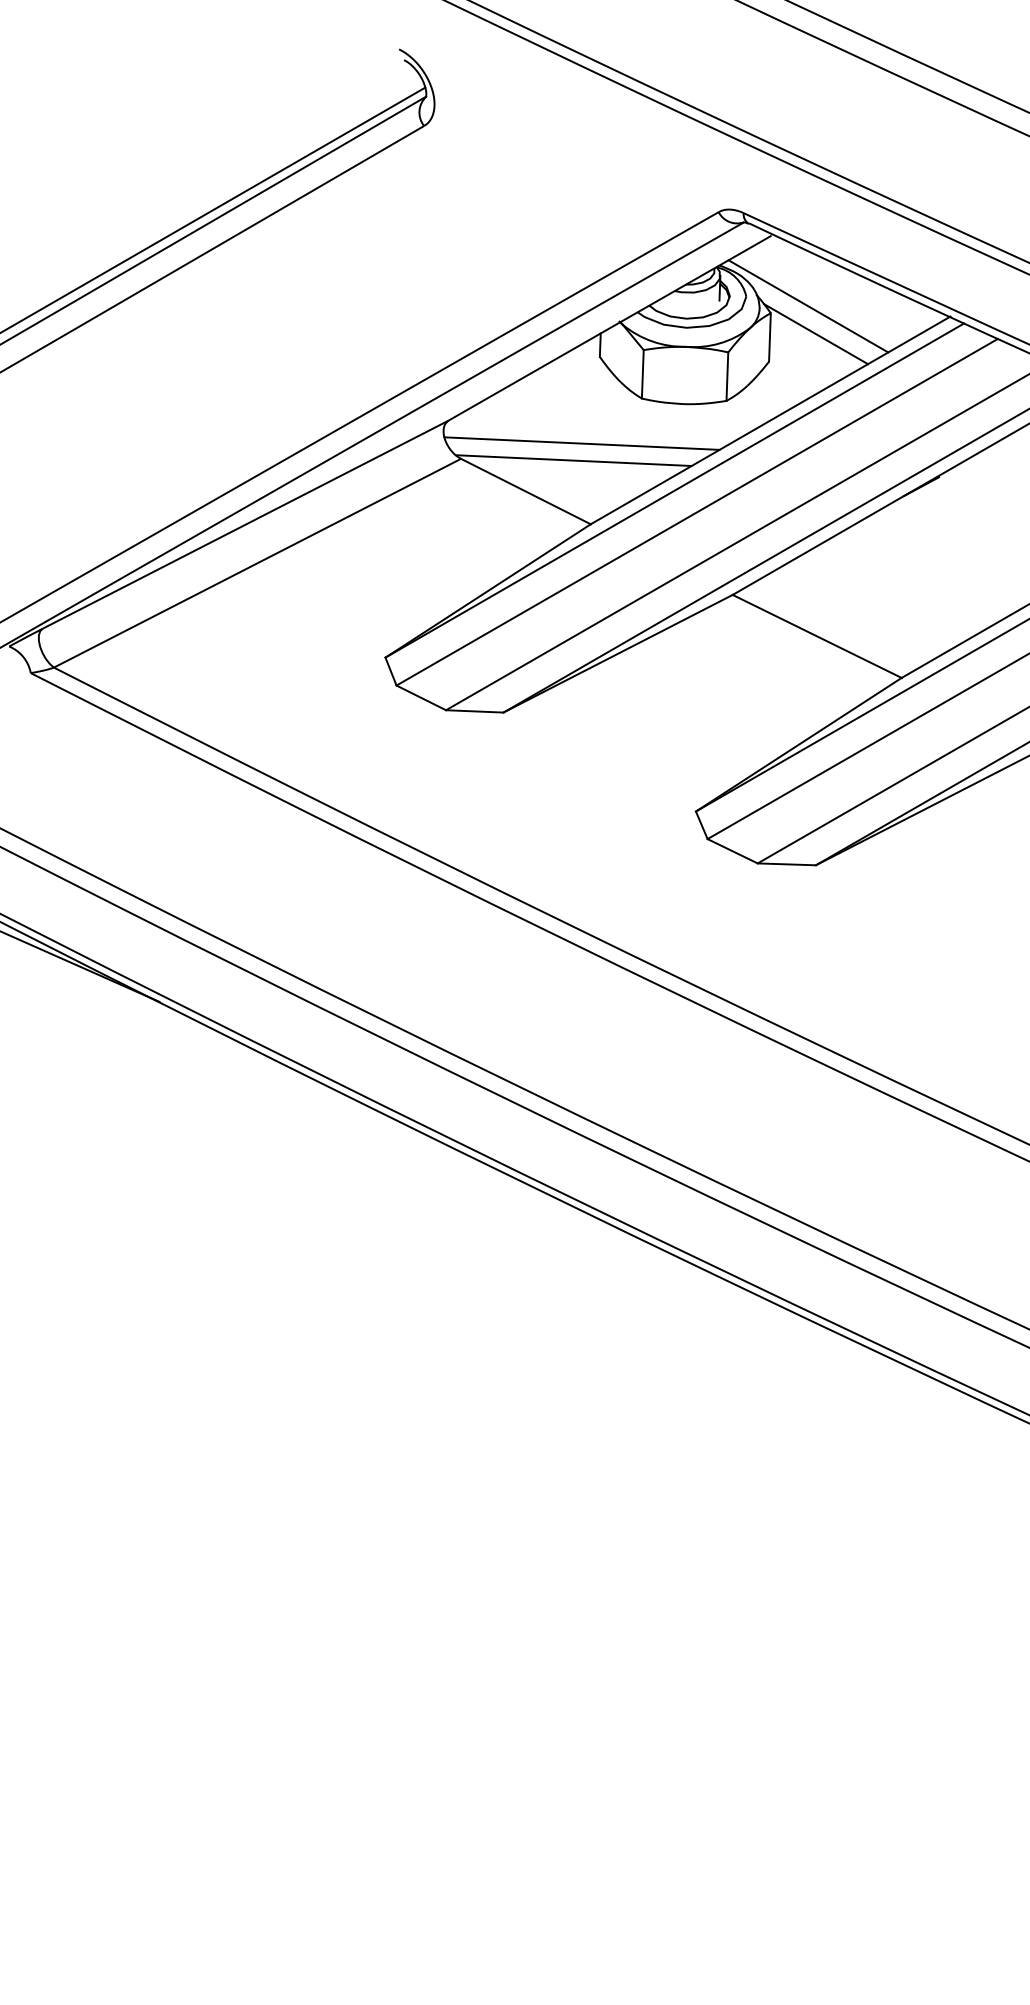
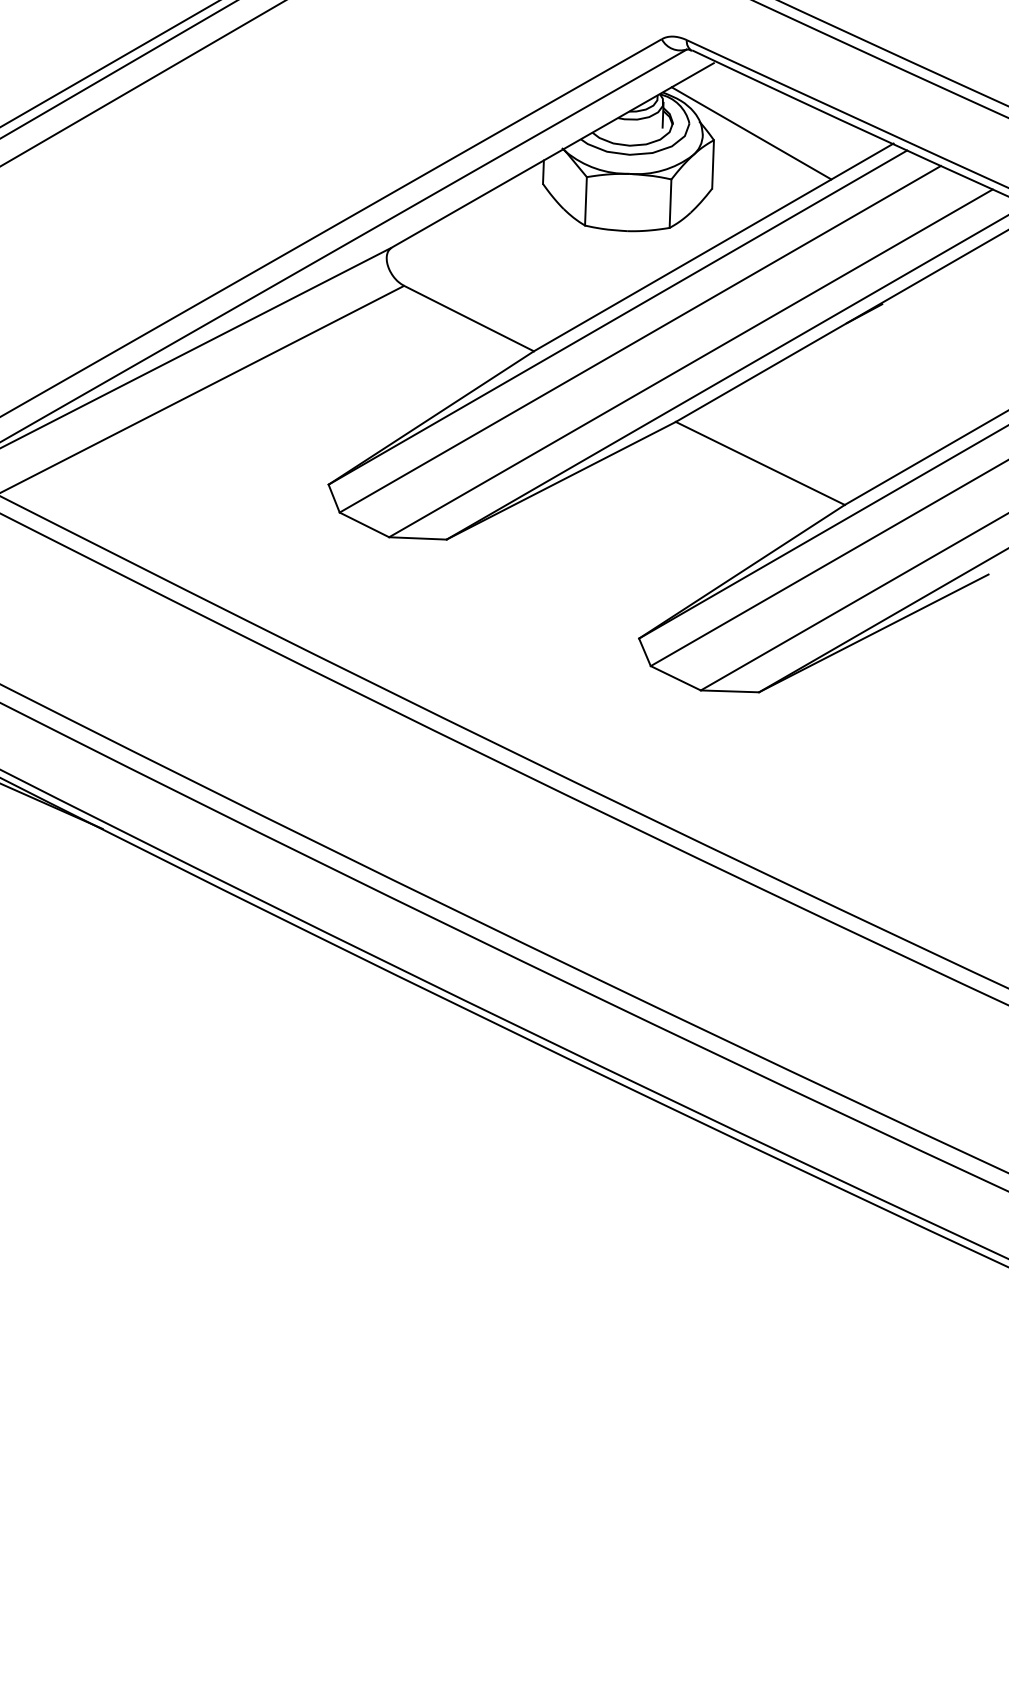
line: (816, 334) -> (759, 161), removed
line: (581, 443) -> (524, 270), removed
line: (573, 460) -> (516, 287), removed

